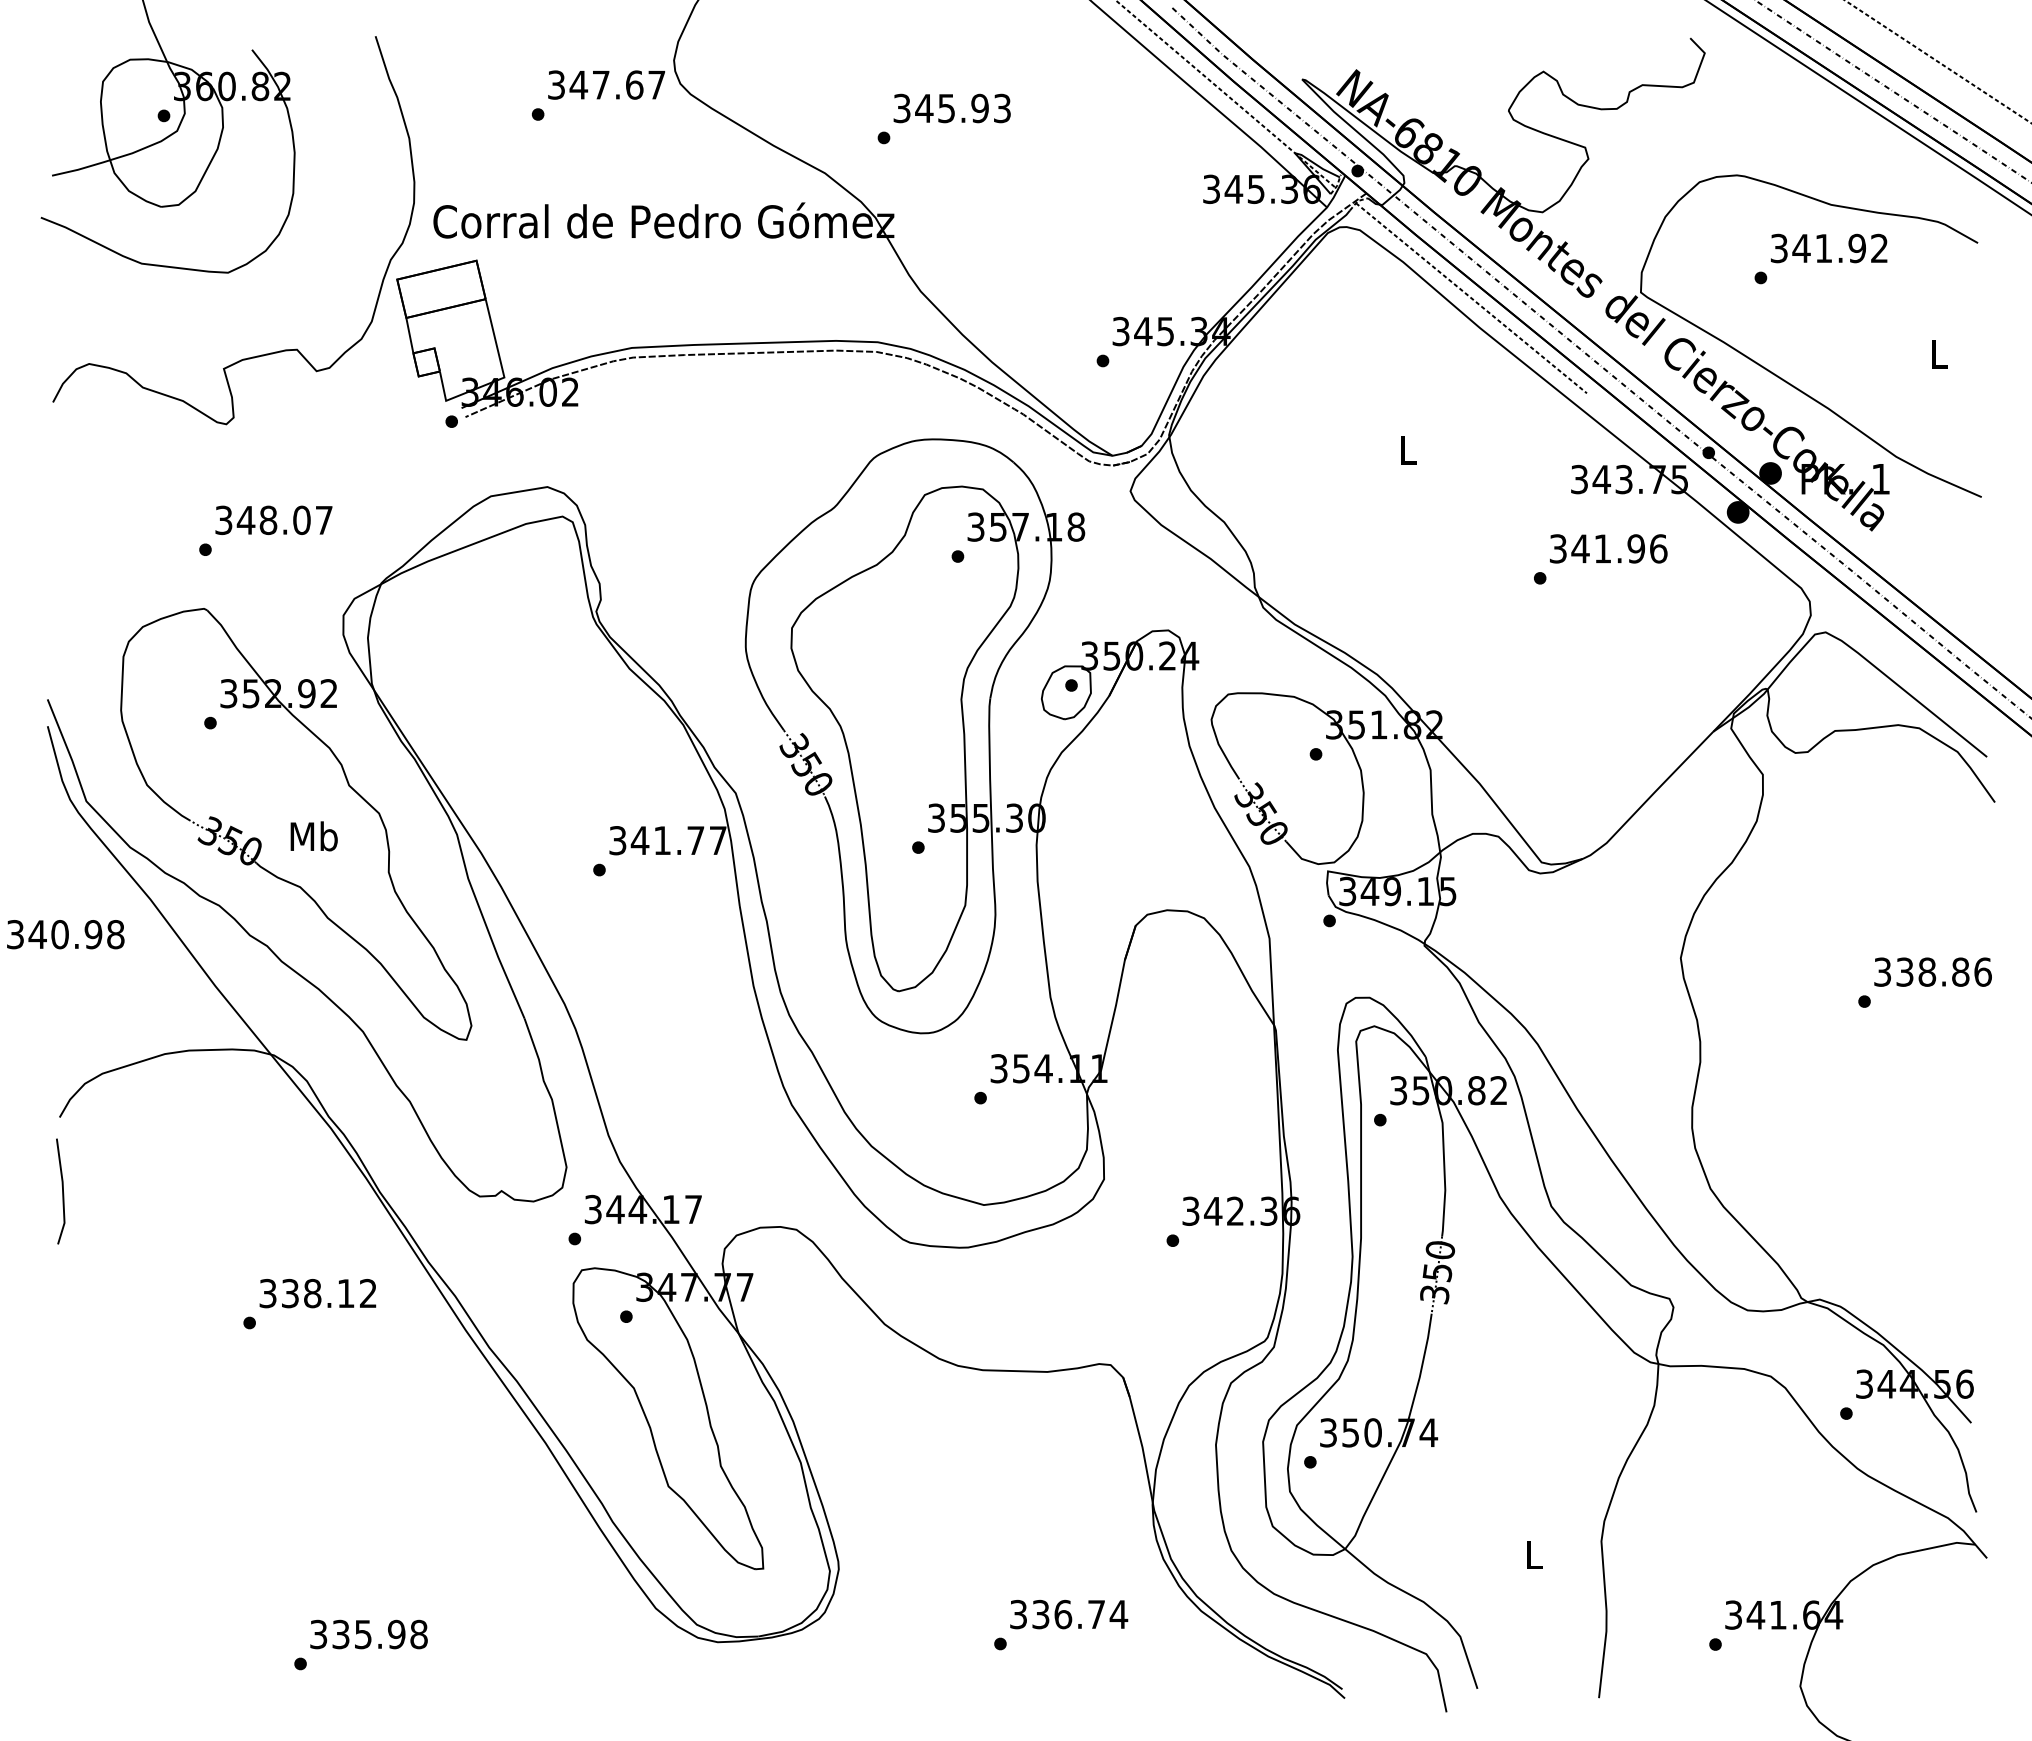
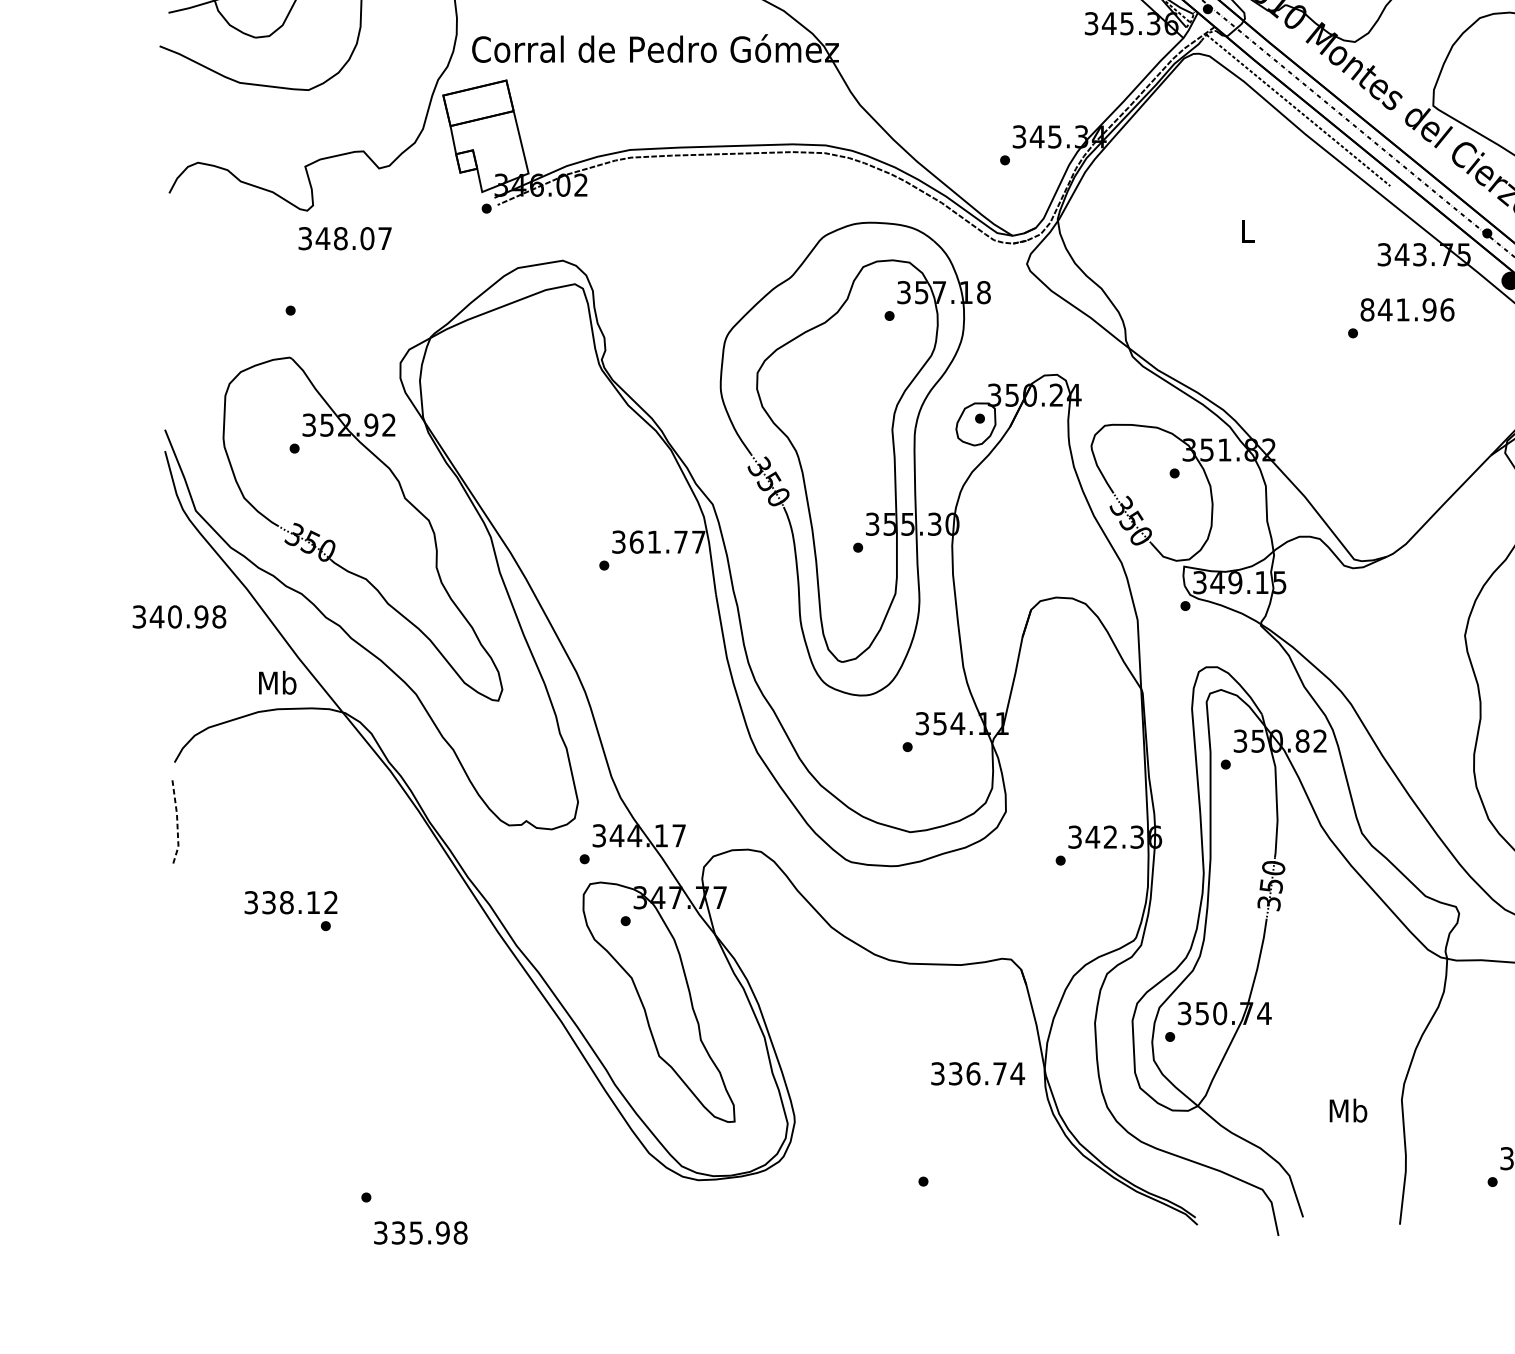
text: (273, 519) -> (344, 237), moved
text: (1558, 548) -> (1367, 309), 341.96 -> 841.96
text: (313, 836) -> (277, 682), moved
text: (639, 840) -> (636, 542), 341.77 -> 361.77
line: (63, 1191) -> (177, 821), solid -> dashed
text: (317, 1293) -> (290, 902), moved
text: (1534, 1554) -> (1348, 1110), L -> Mb
text: (1069, 1614) -> (978, 1073), moved
text: (368, 1634) -> (420, 1232), moved

